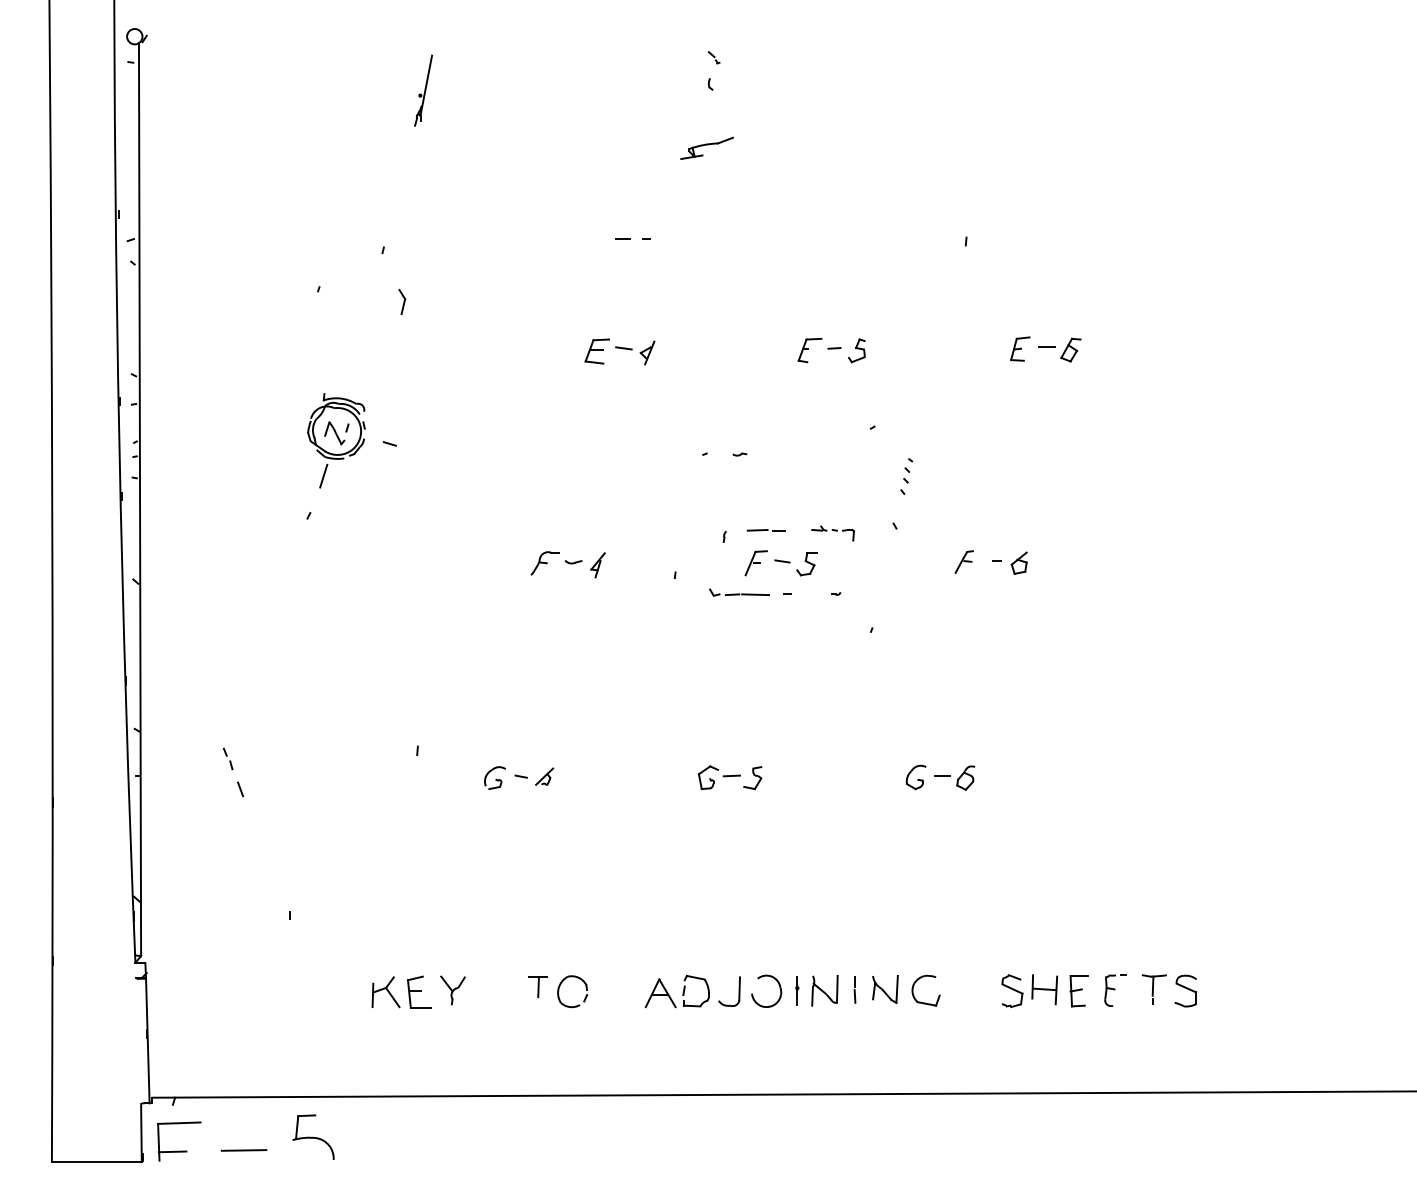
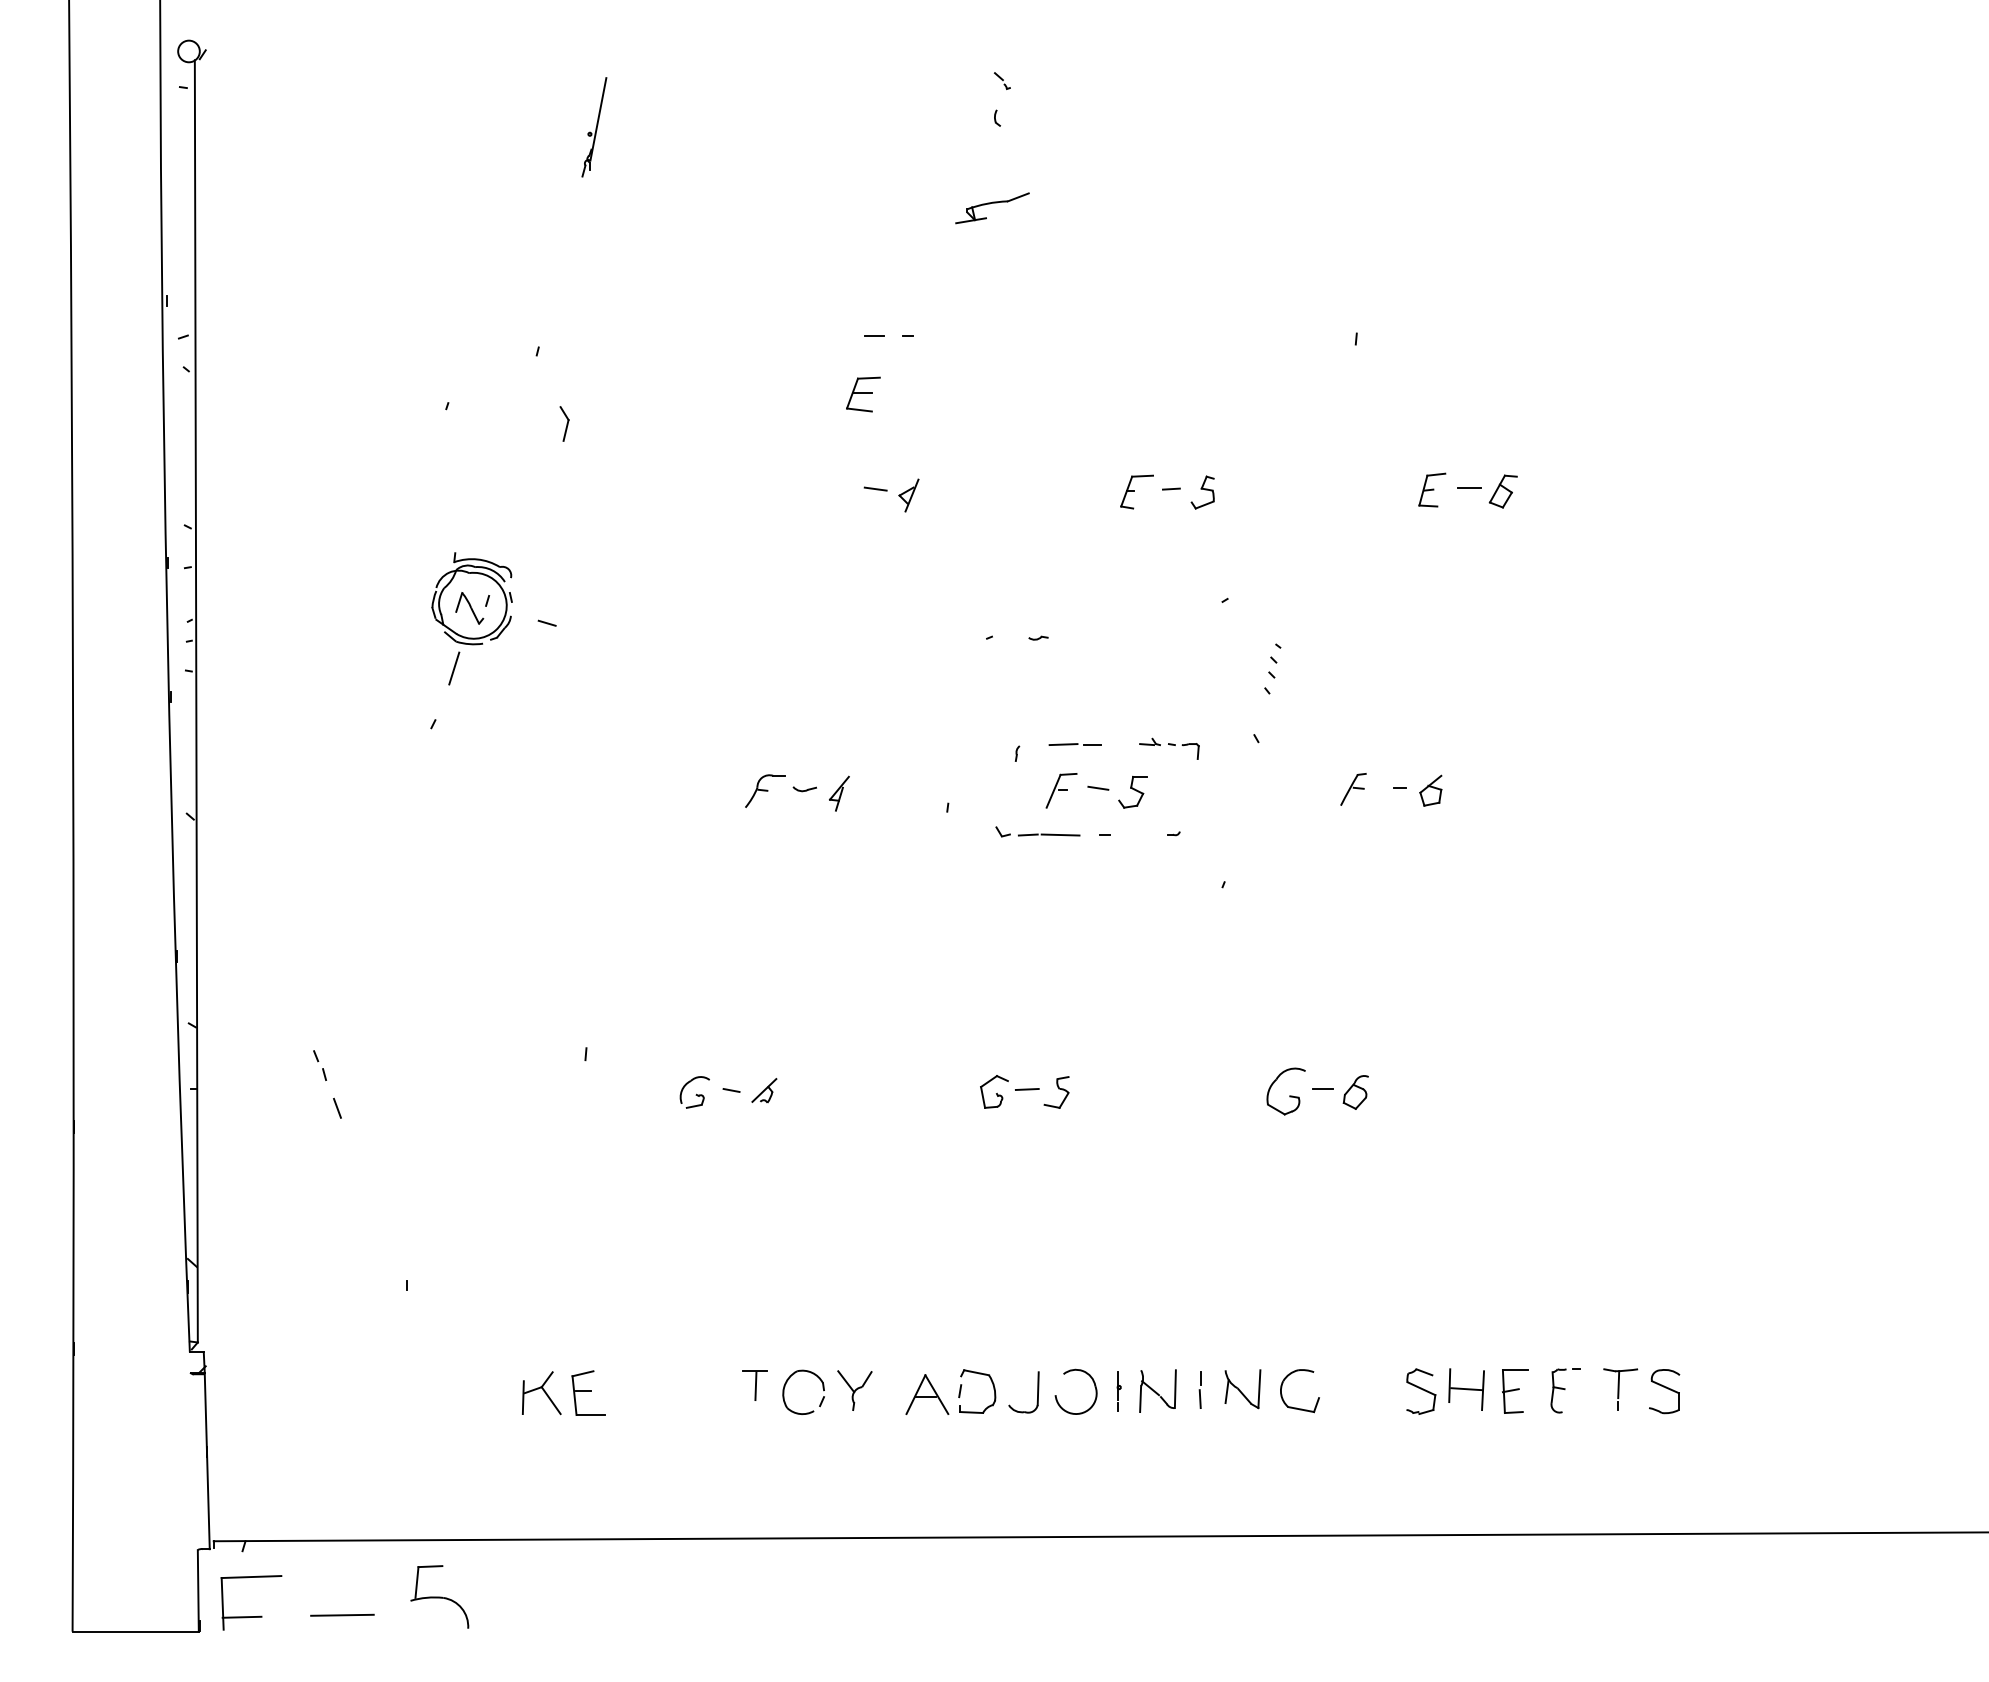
part: (597, 351) -> (863, 394), moved
part: (916, 777) -> (1286, 1091), size x1.4
part: (452, 990) -> (854, 1390), moved

